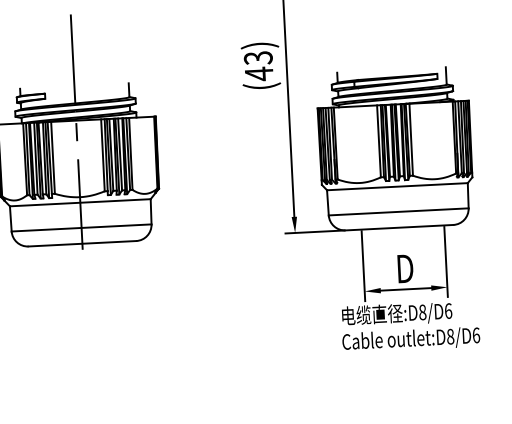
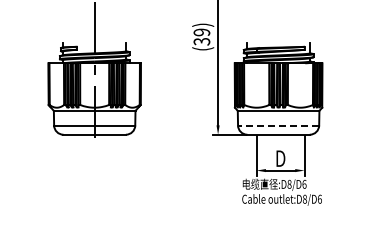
text: (257, 65) -> (201, 36), (43) -> (39)
line: (398, 211) -> (278, 125), solid -> dashed

